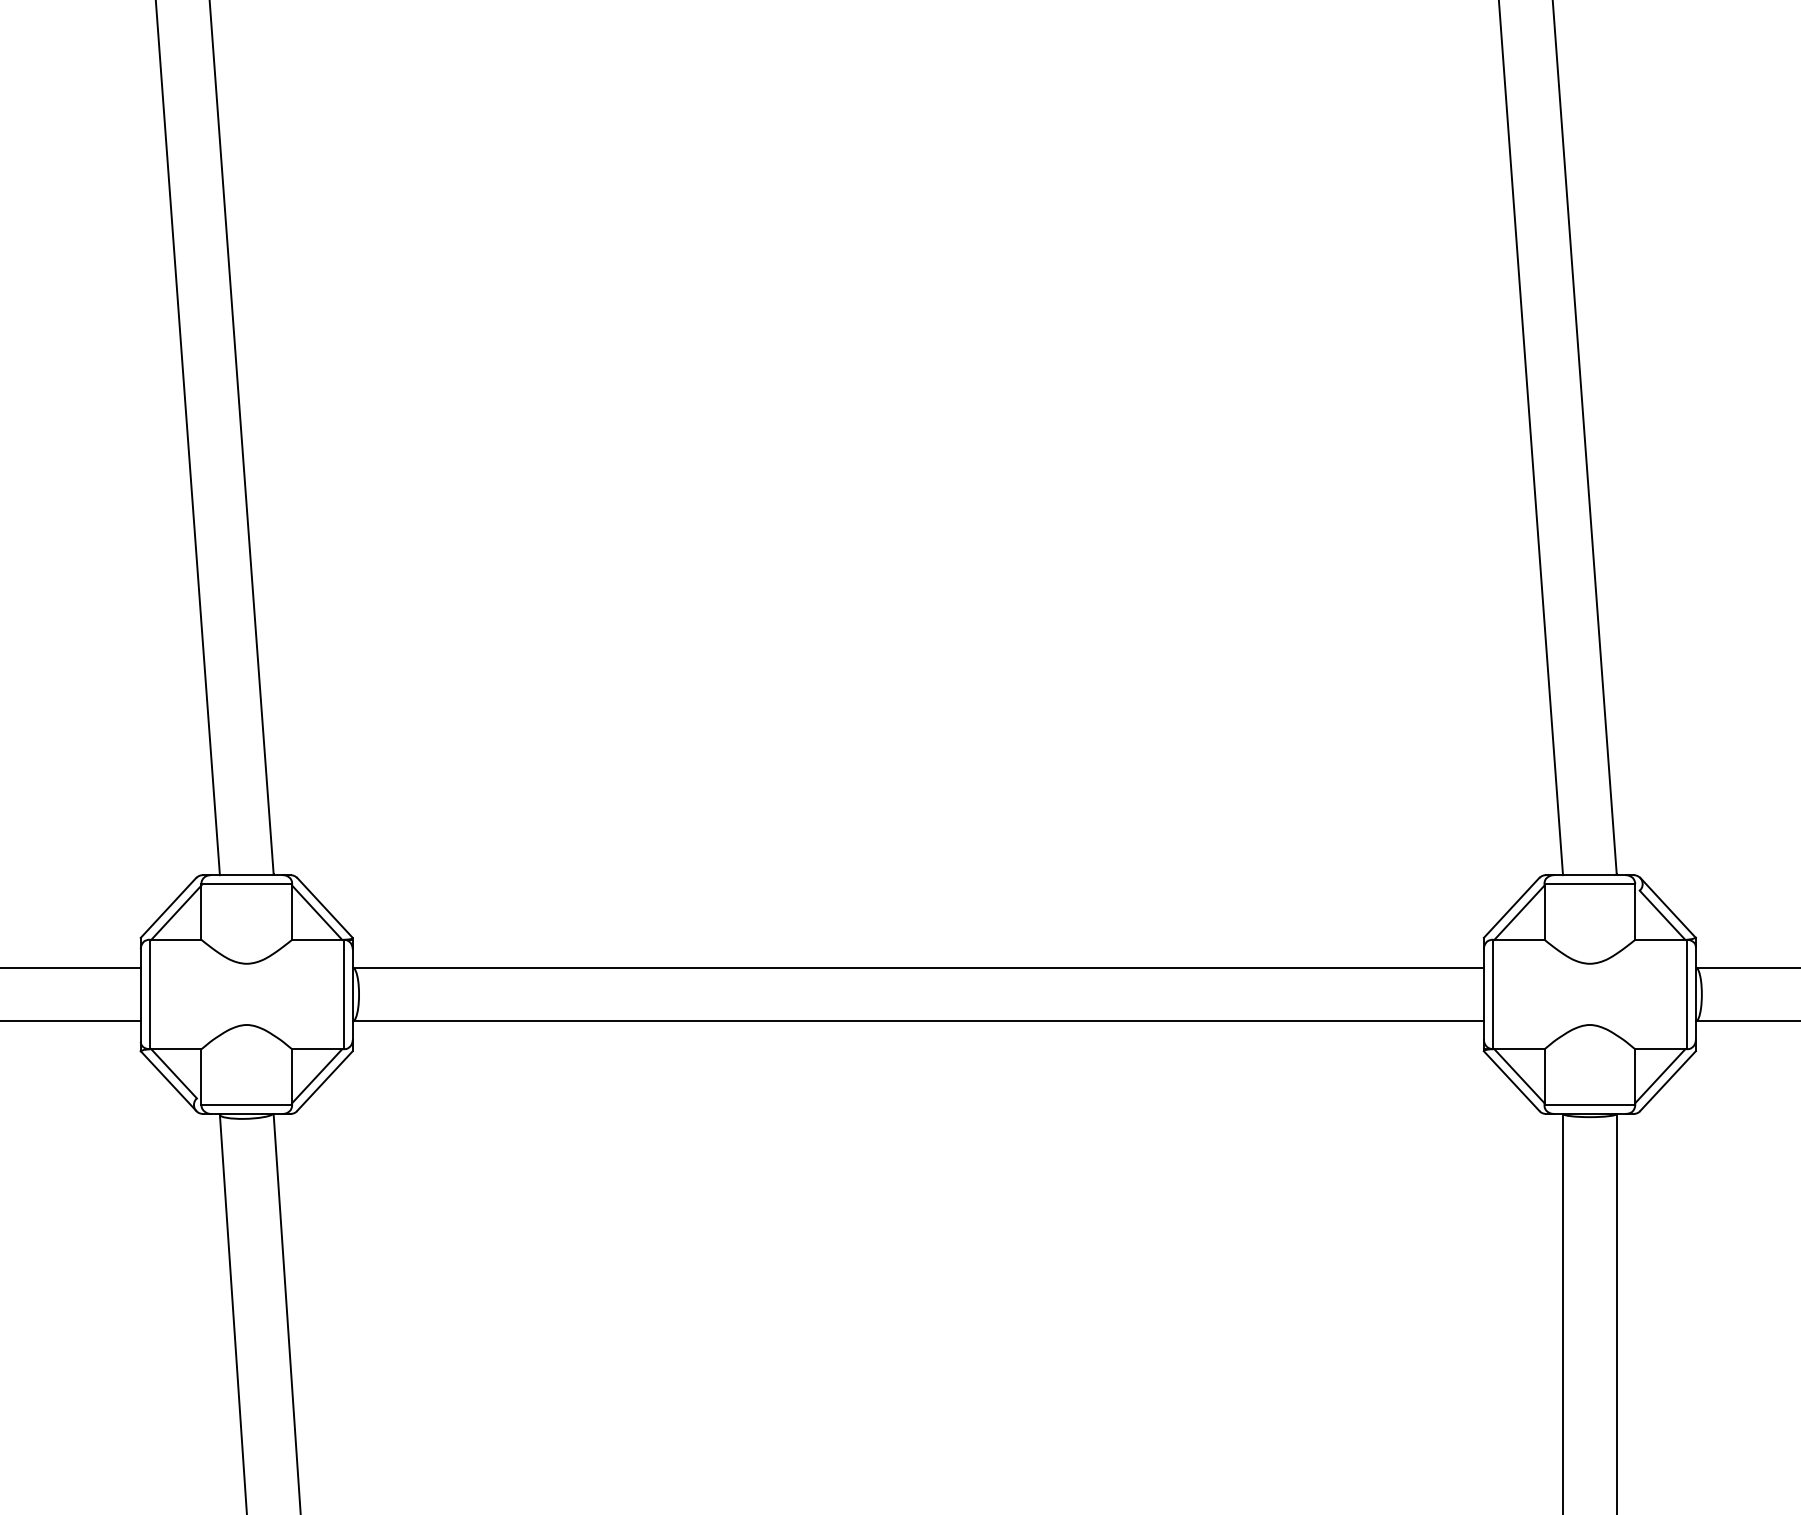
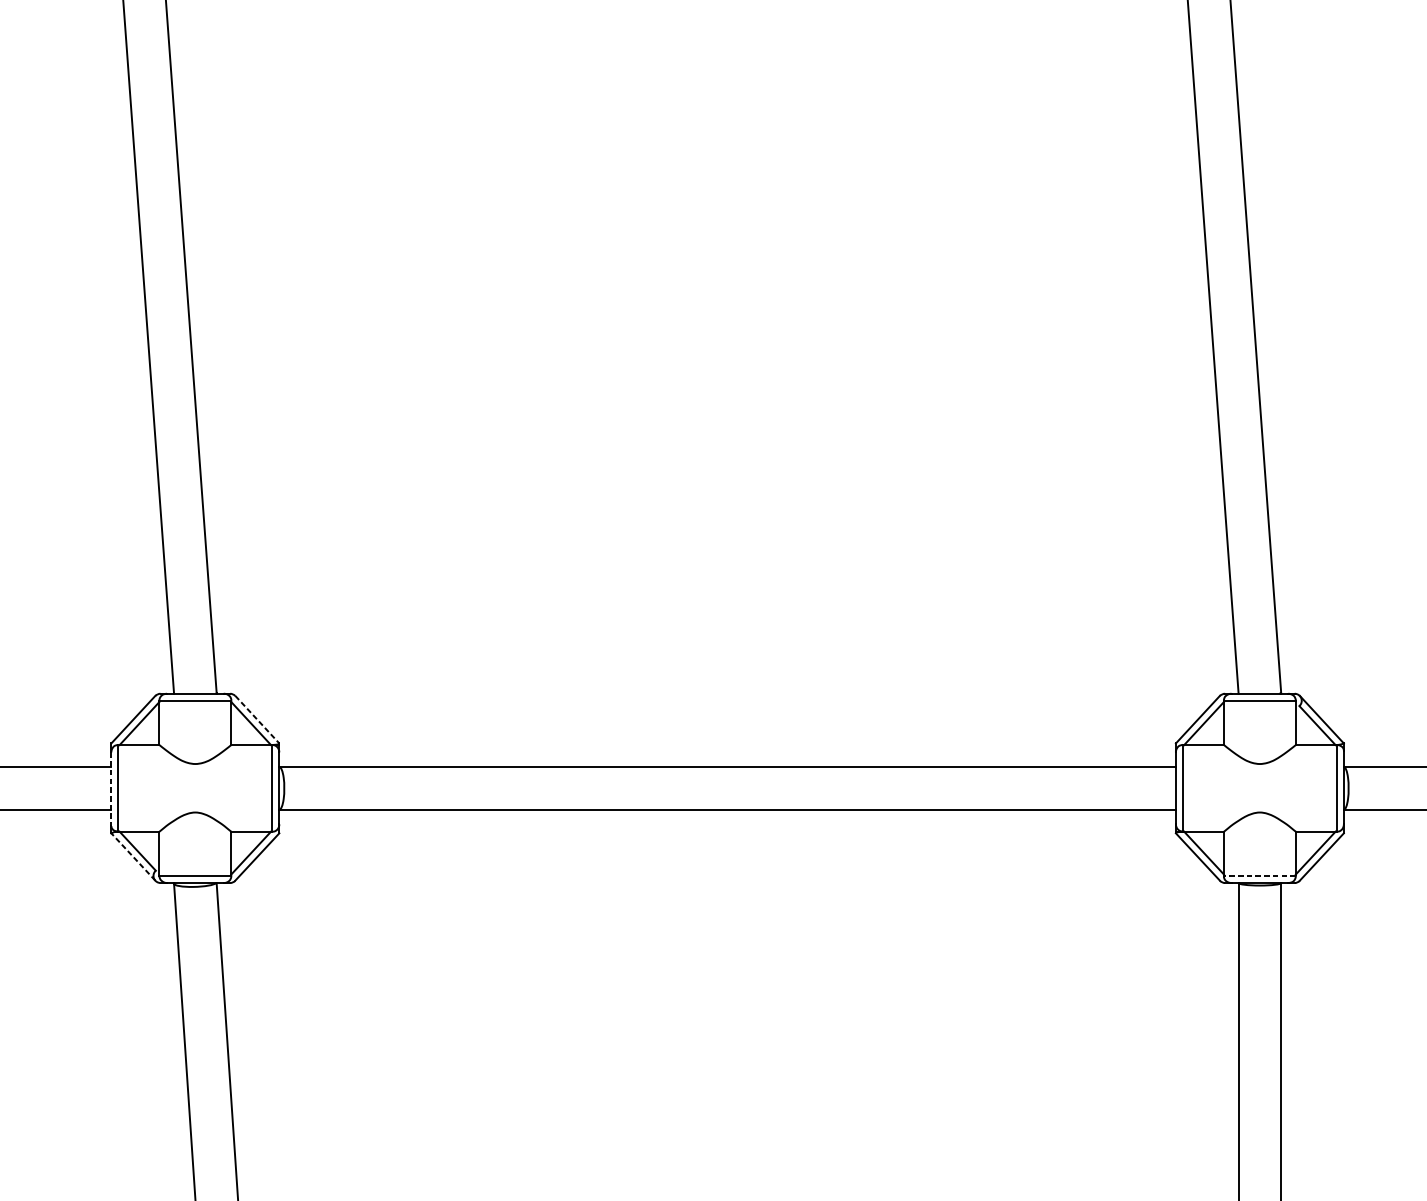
line: (324, 907) -> (256, 719), solid -> dashed
line: (140, 996) -> (111, 789), solid -> dashed
line: (168, 1081) -> (133, 857), solid -> dashed
line: (1589, 1104) -> (1259, 875), solid -> dashed

